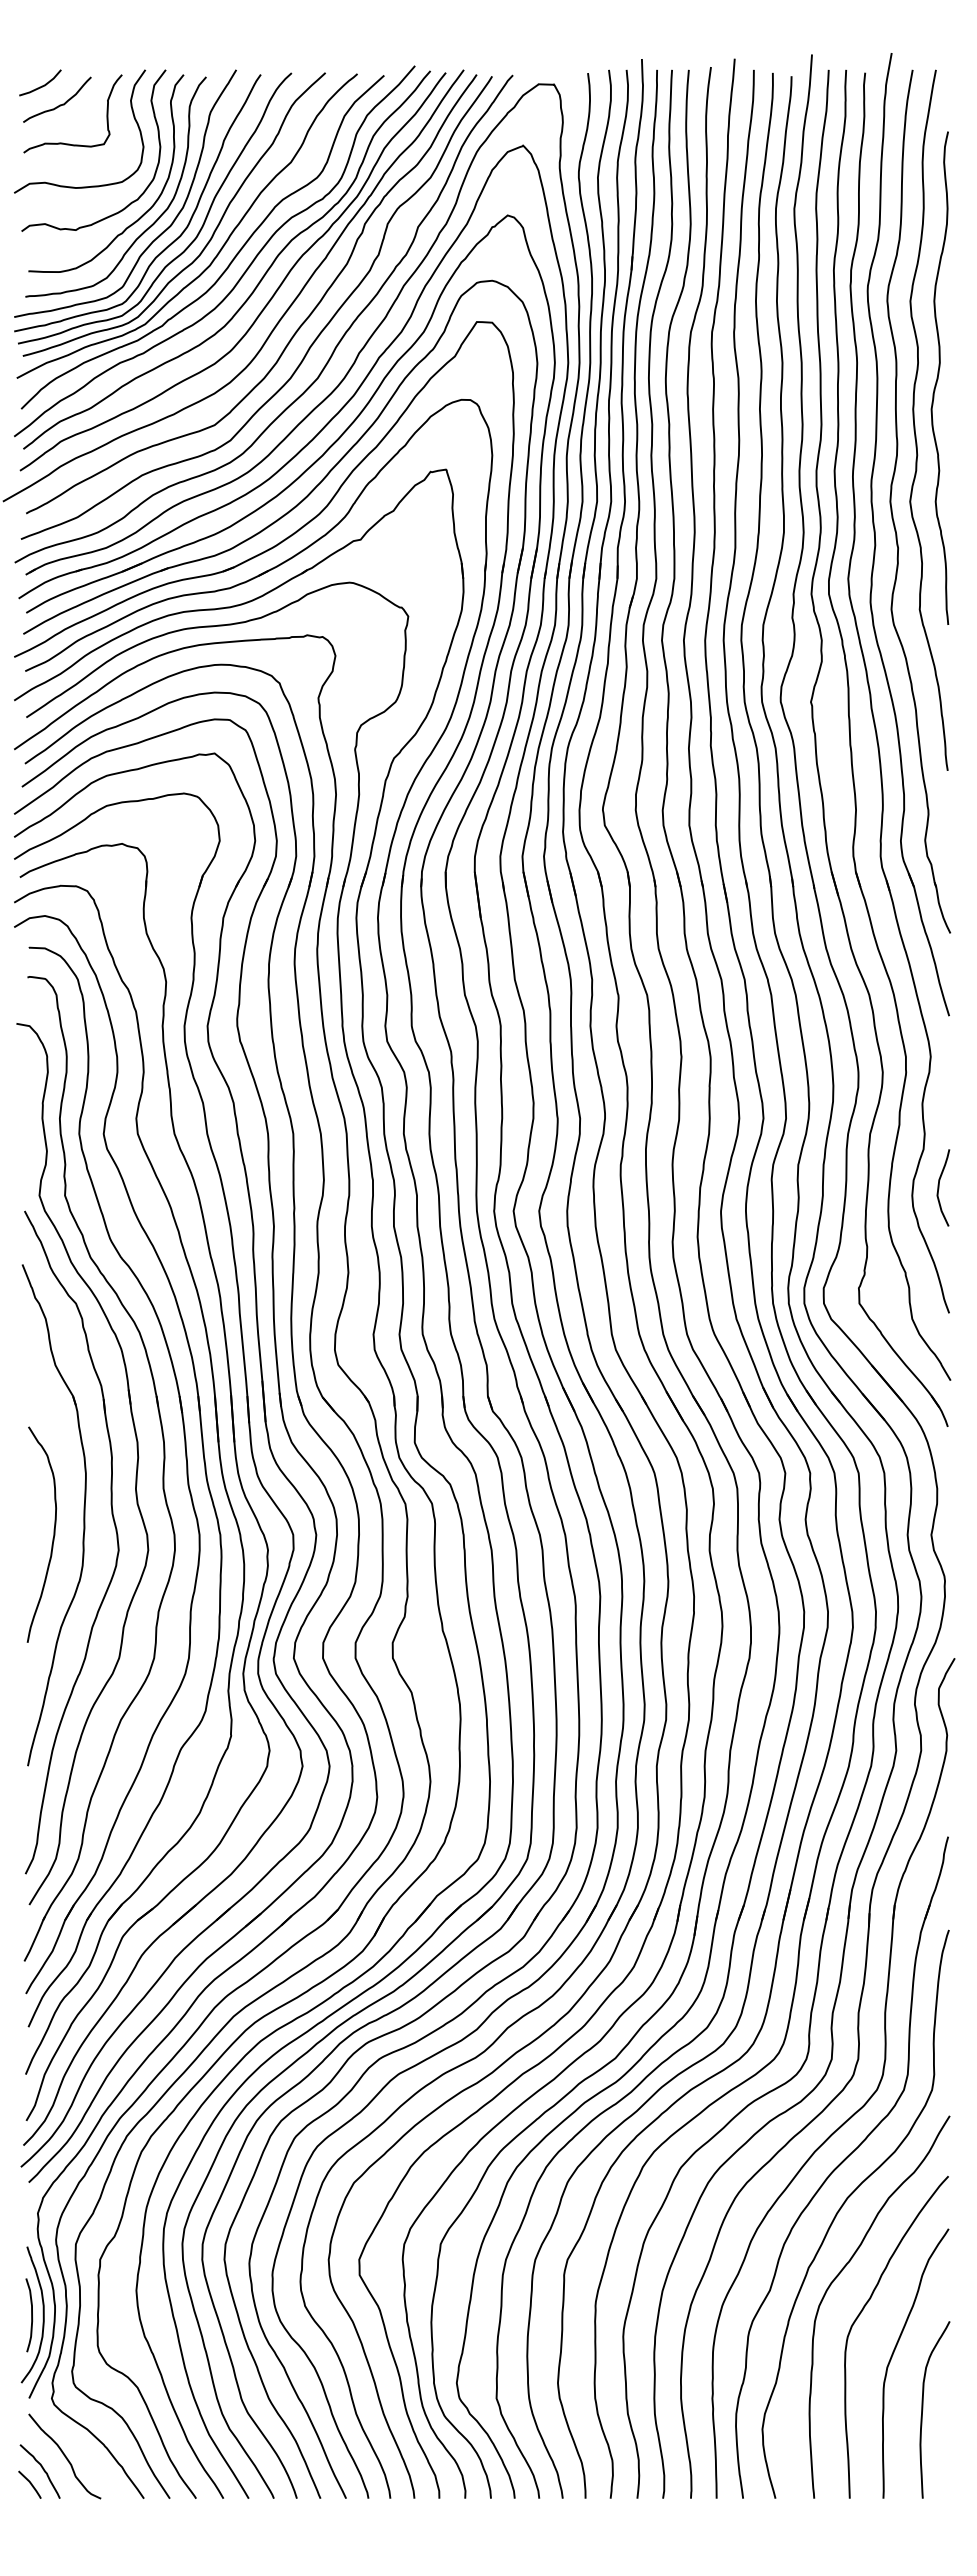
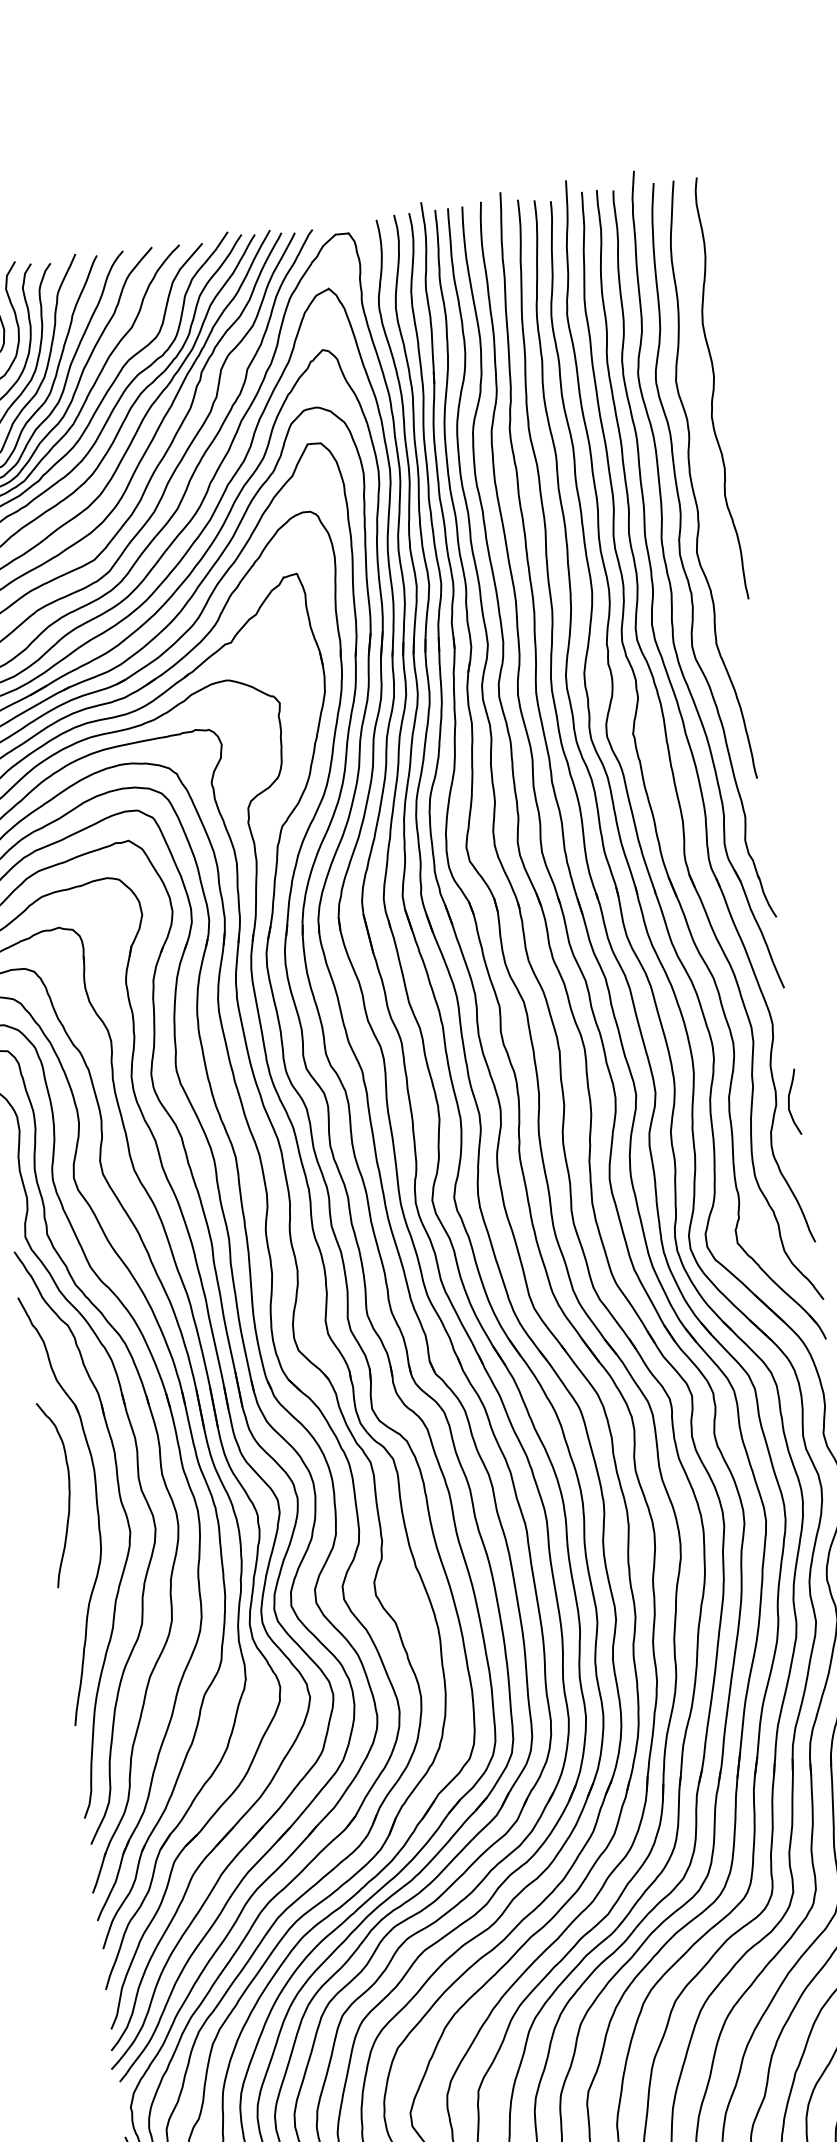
curve: (938, 377) -> (714, 388), moved
curve: (939, 1187) -> (789, 1102), moved
curve: (52, 1538) -> (68, 1496), moved

